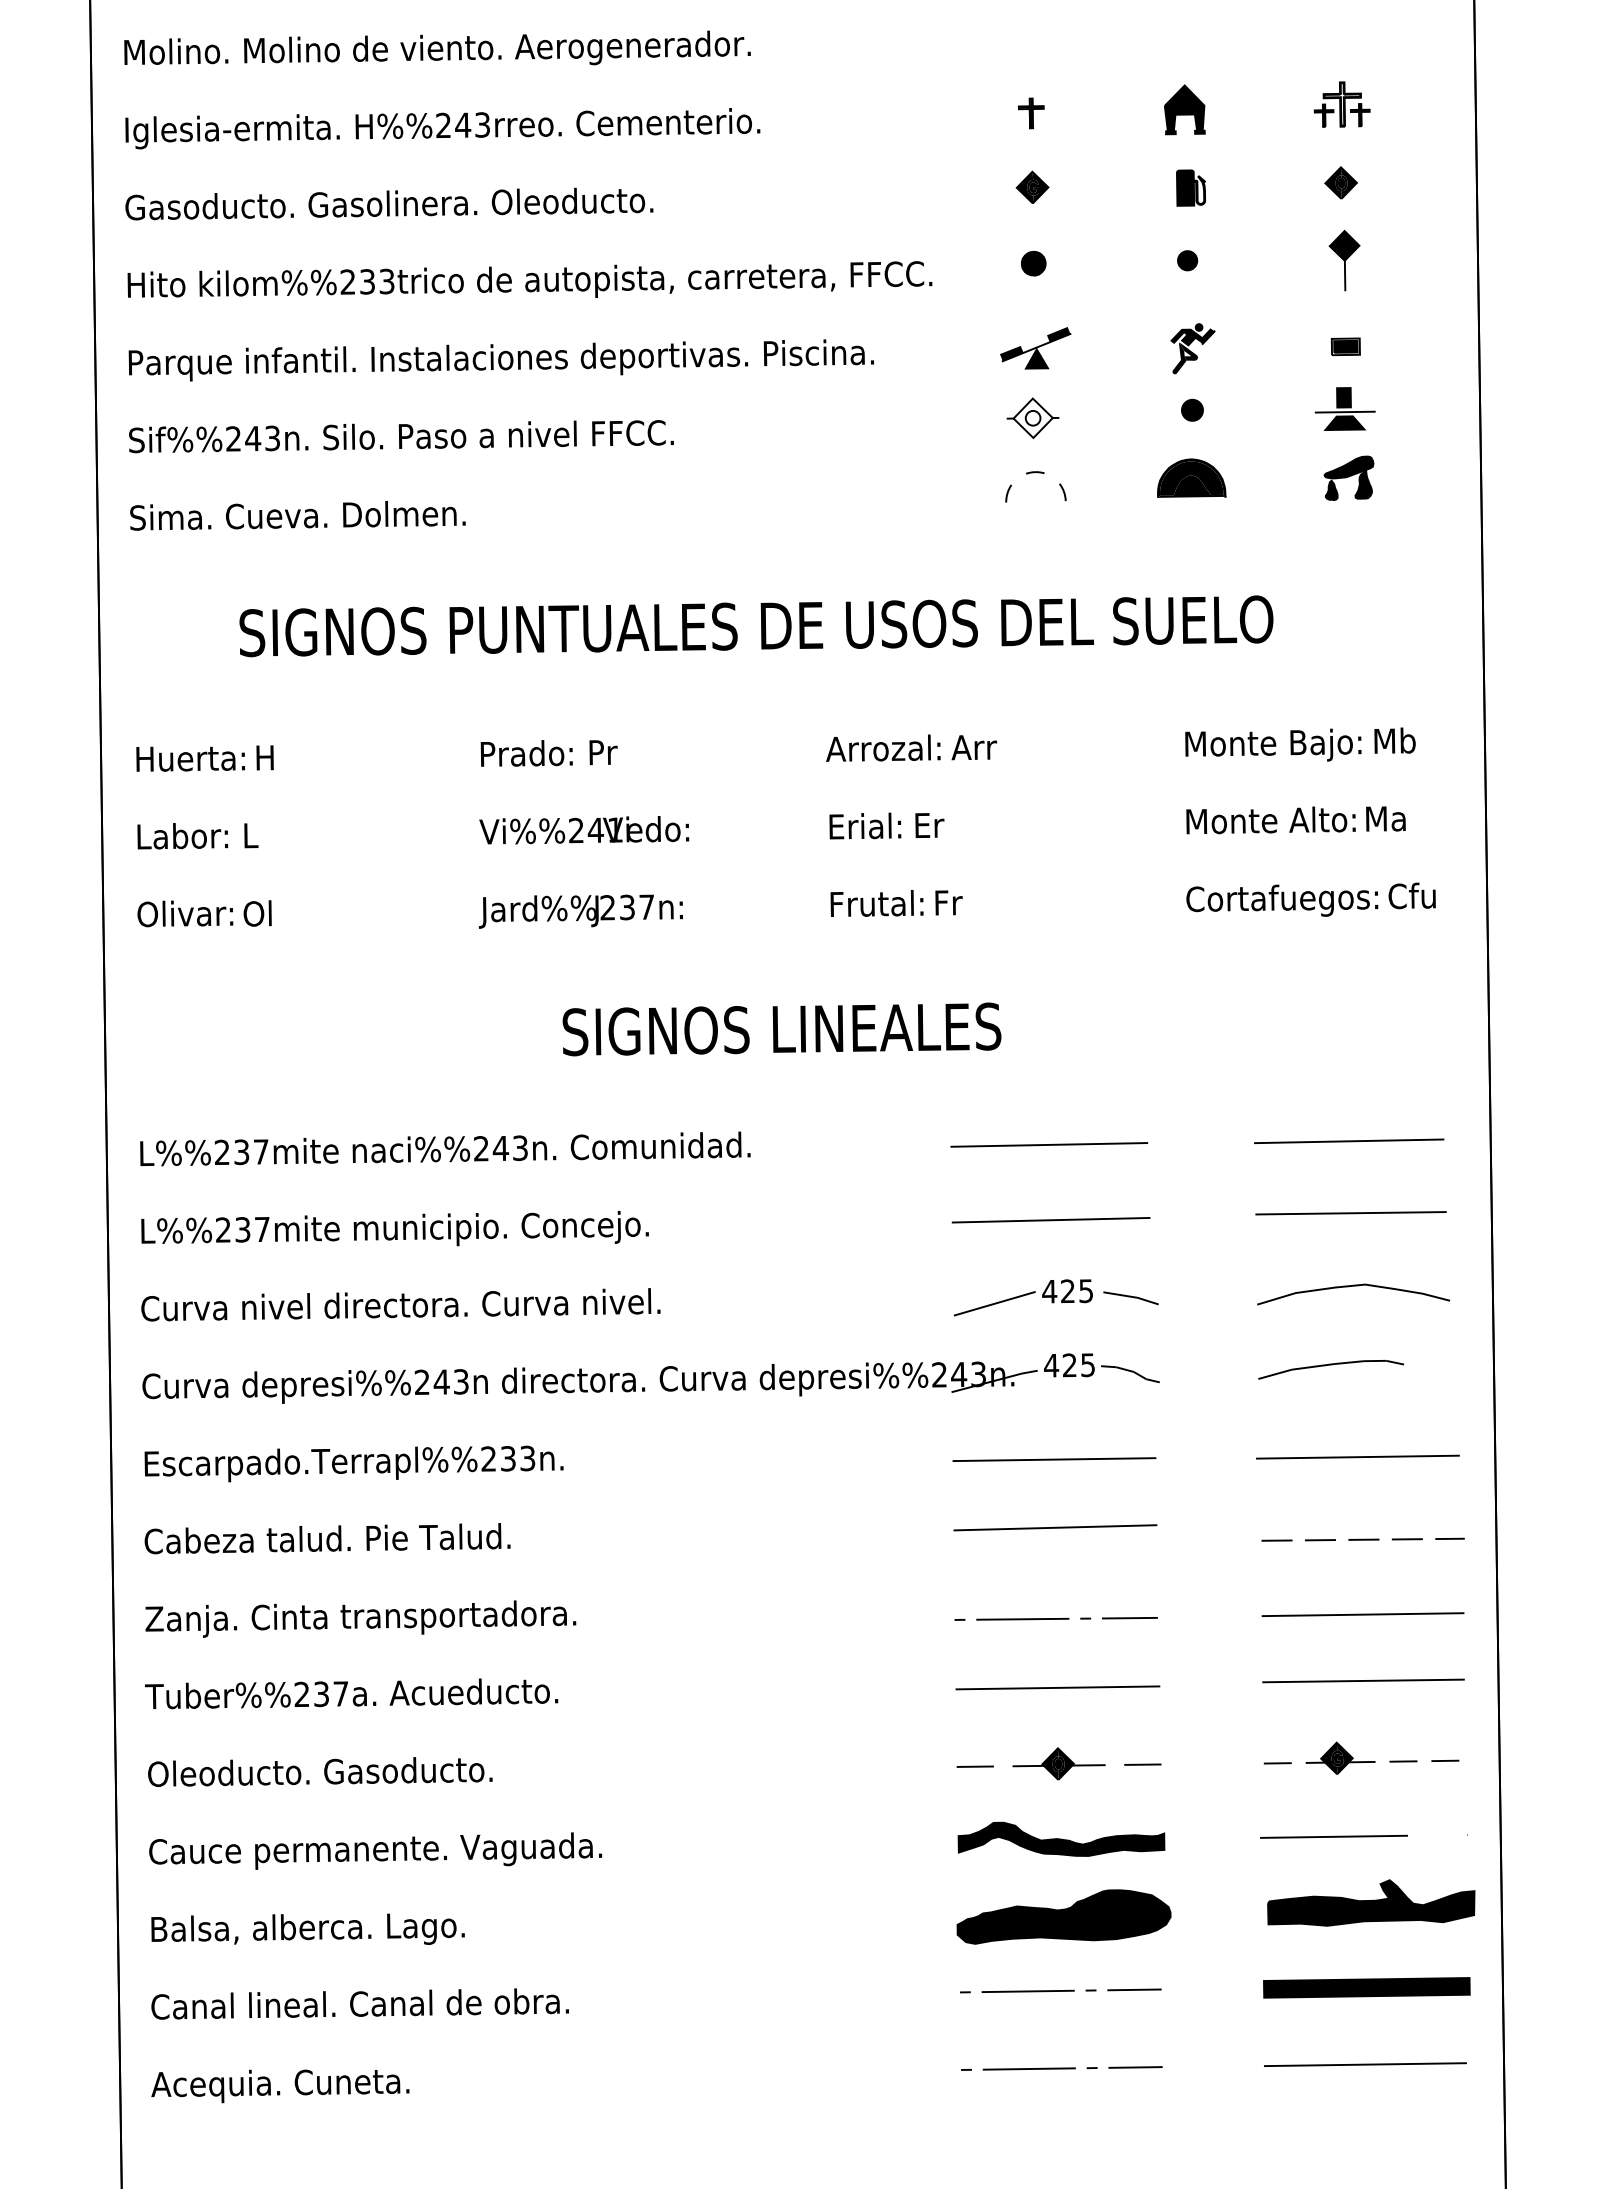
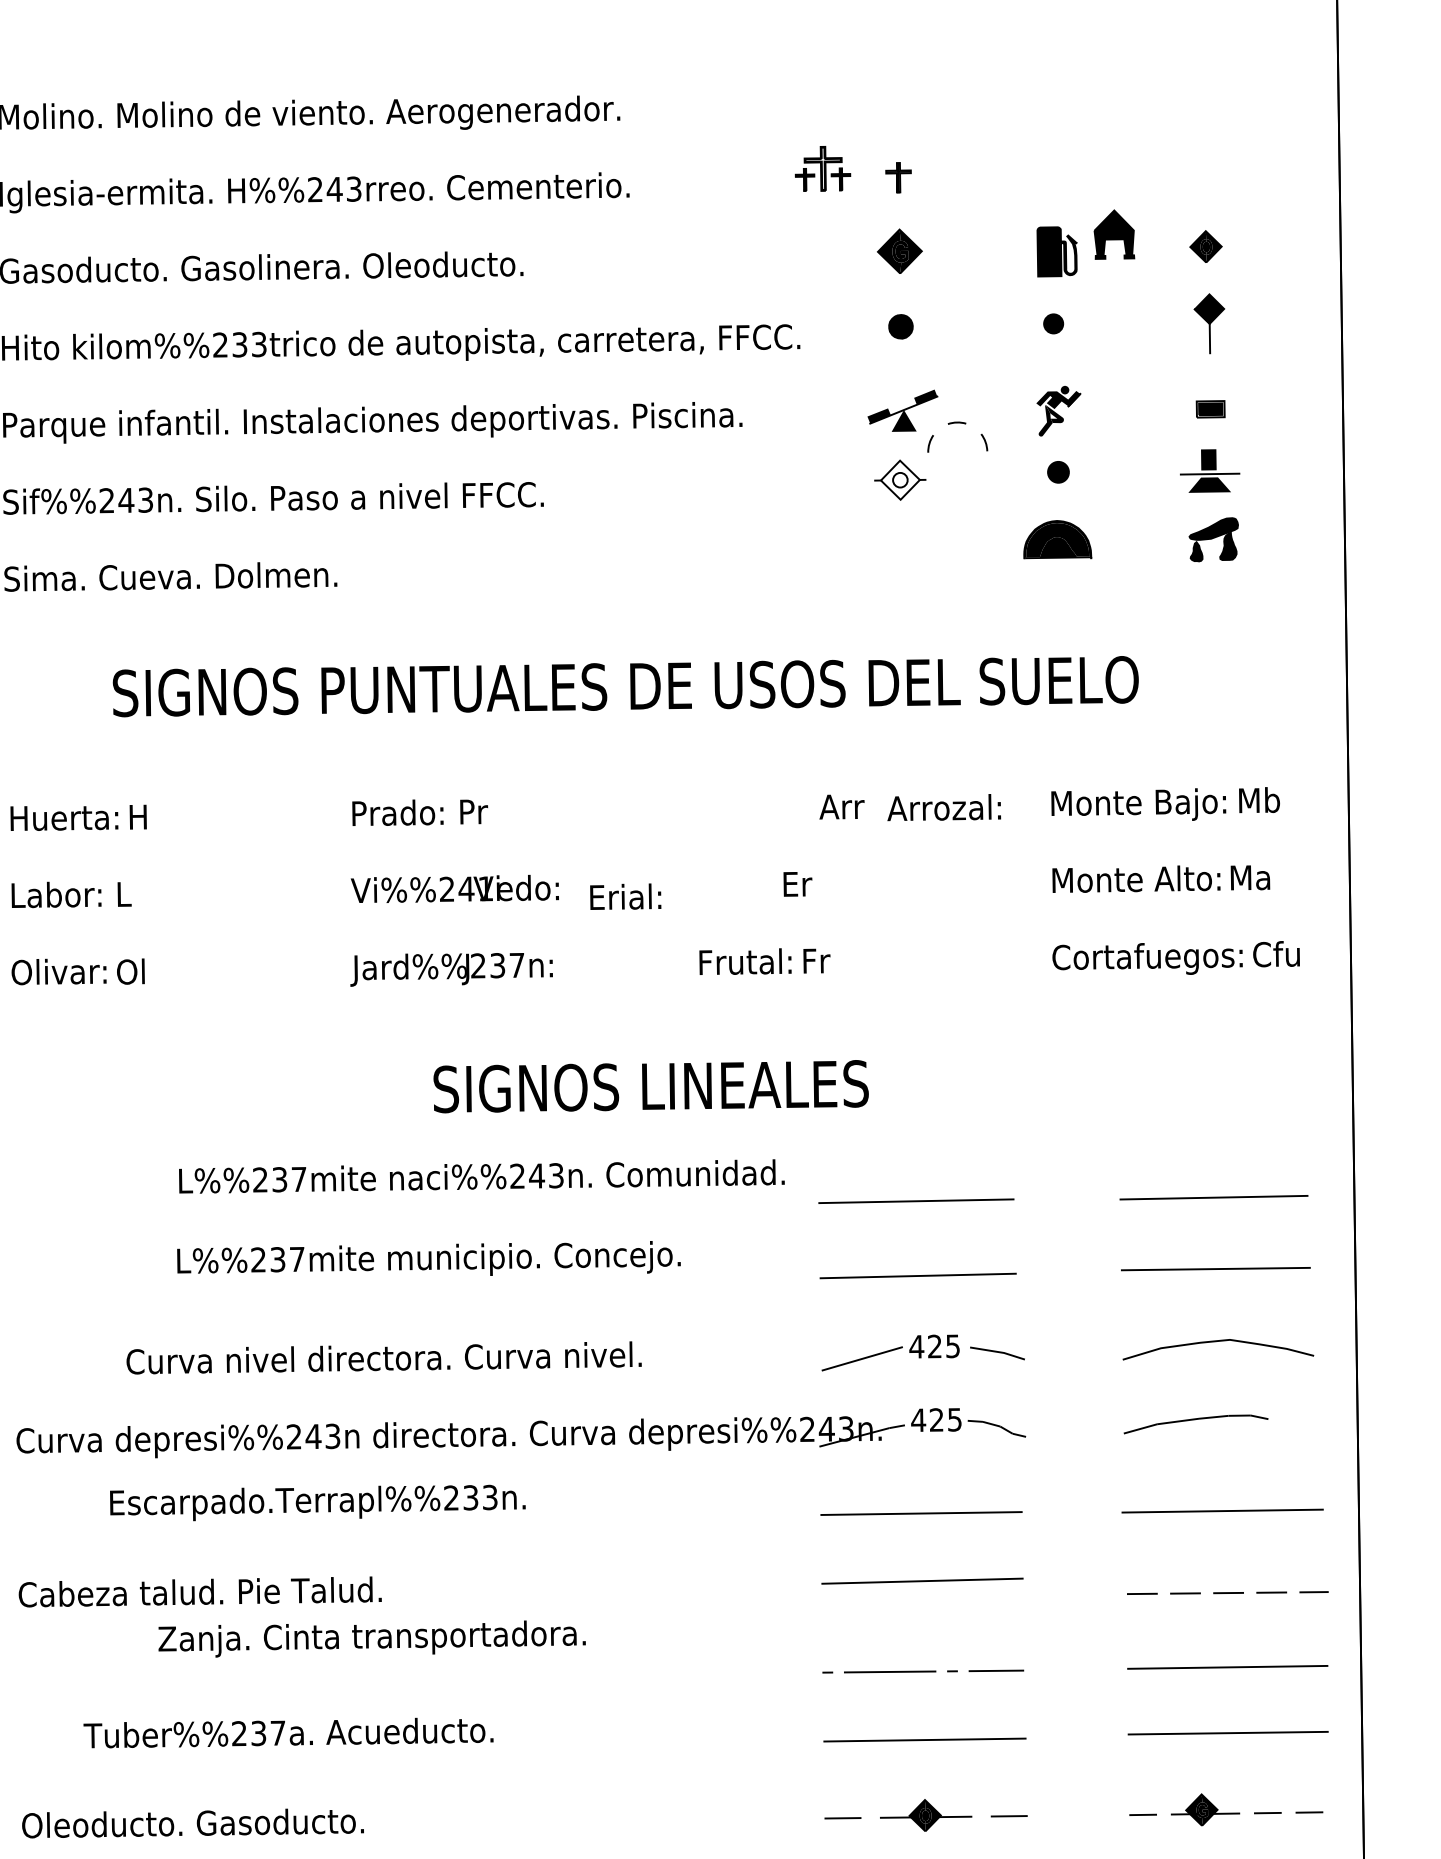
part: (1341, 104) -> (822, 168), moved
part: (1184, 109) -> (1114, 234), moved
part: (1032, 186) -> (899, 250), size x1.4
part: (1190, 187) -> (1056, 251), size x1.4
part: (1035, 473) -> (957, 423), moved
text: (883, 747) -> (944, 806), moved
text: (865, 825) -> (625, 896), moved
text: (445, 1148) -> (481, 1176), moved
text: (394, 1228) -> (428, 1258), moved
text: (400, 1304) -> (383, 1357), moved
text: (353, 1463) -> (317, 1502), moved
text: (360, 1618) -> (371, 1638), moved
text: (351, 1693) -> (288, 1732), moved

